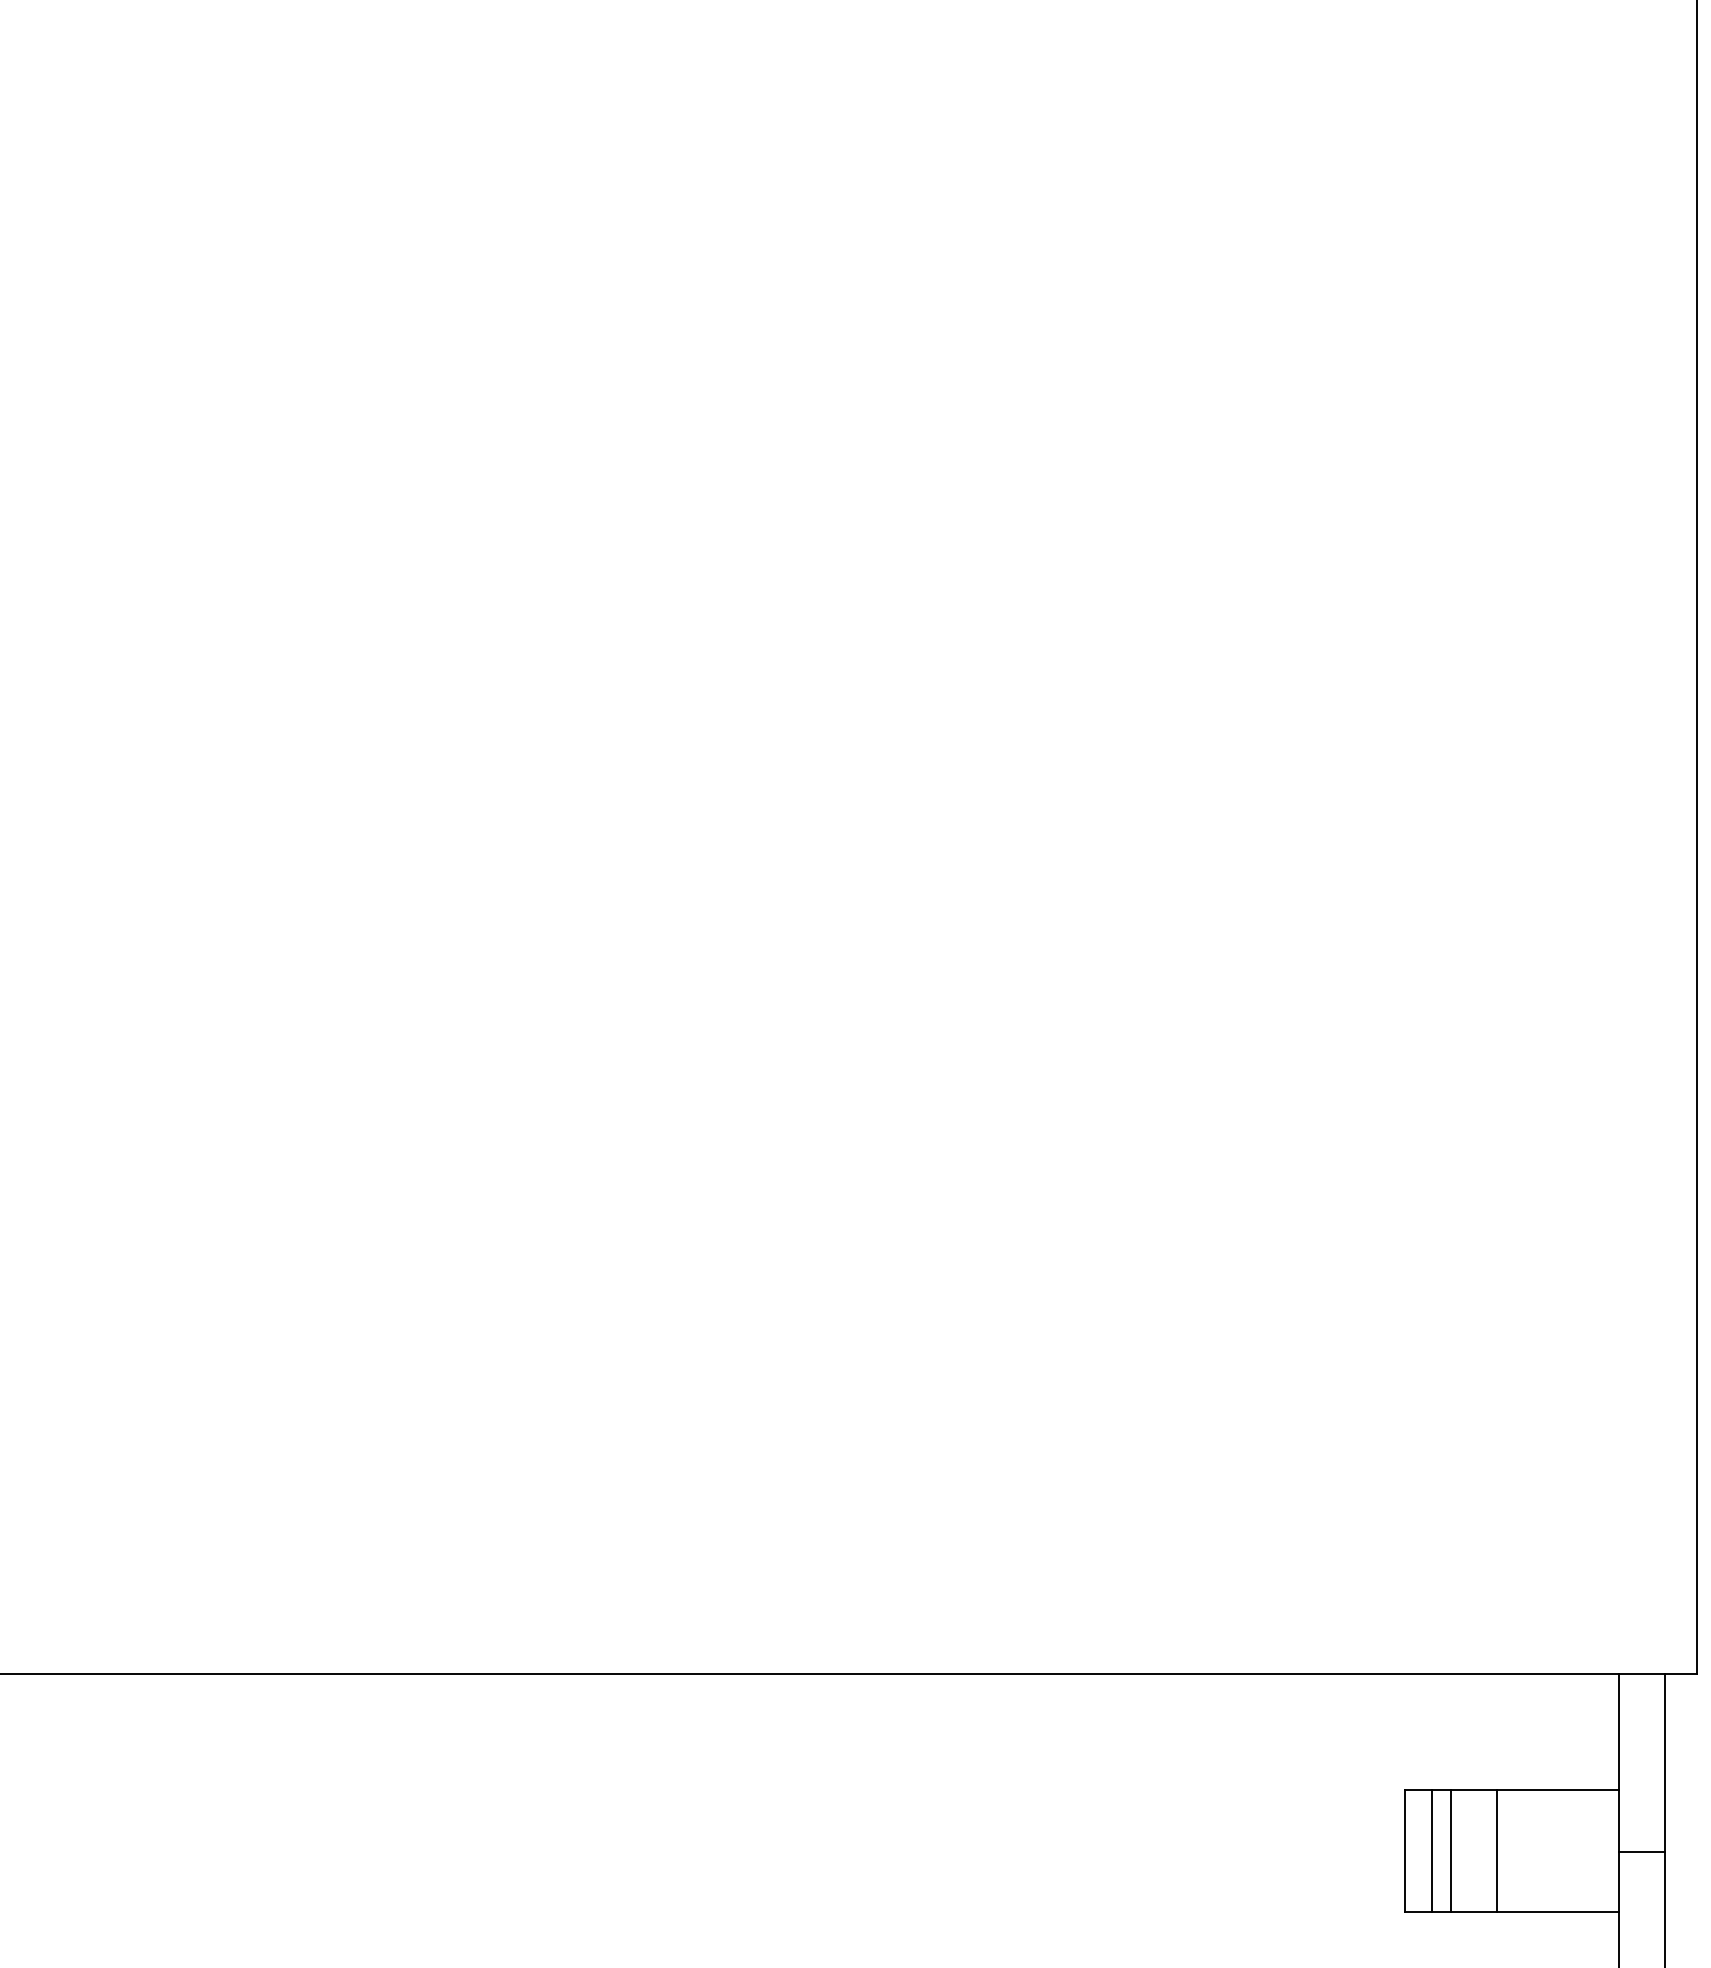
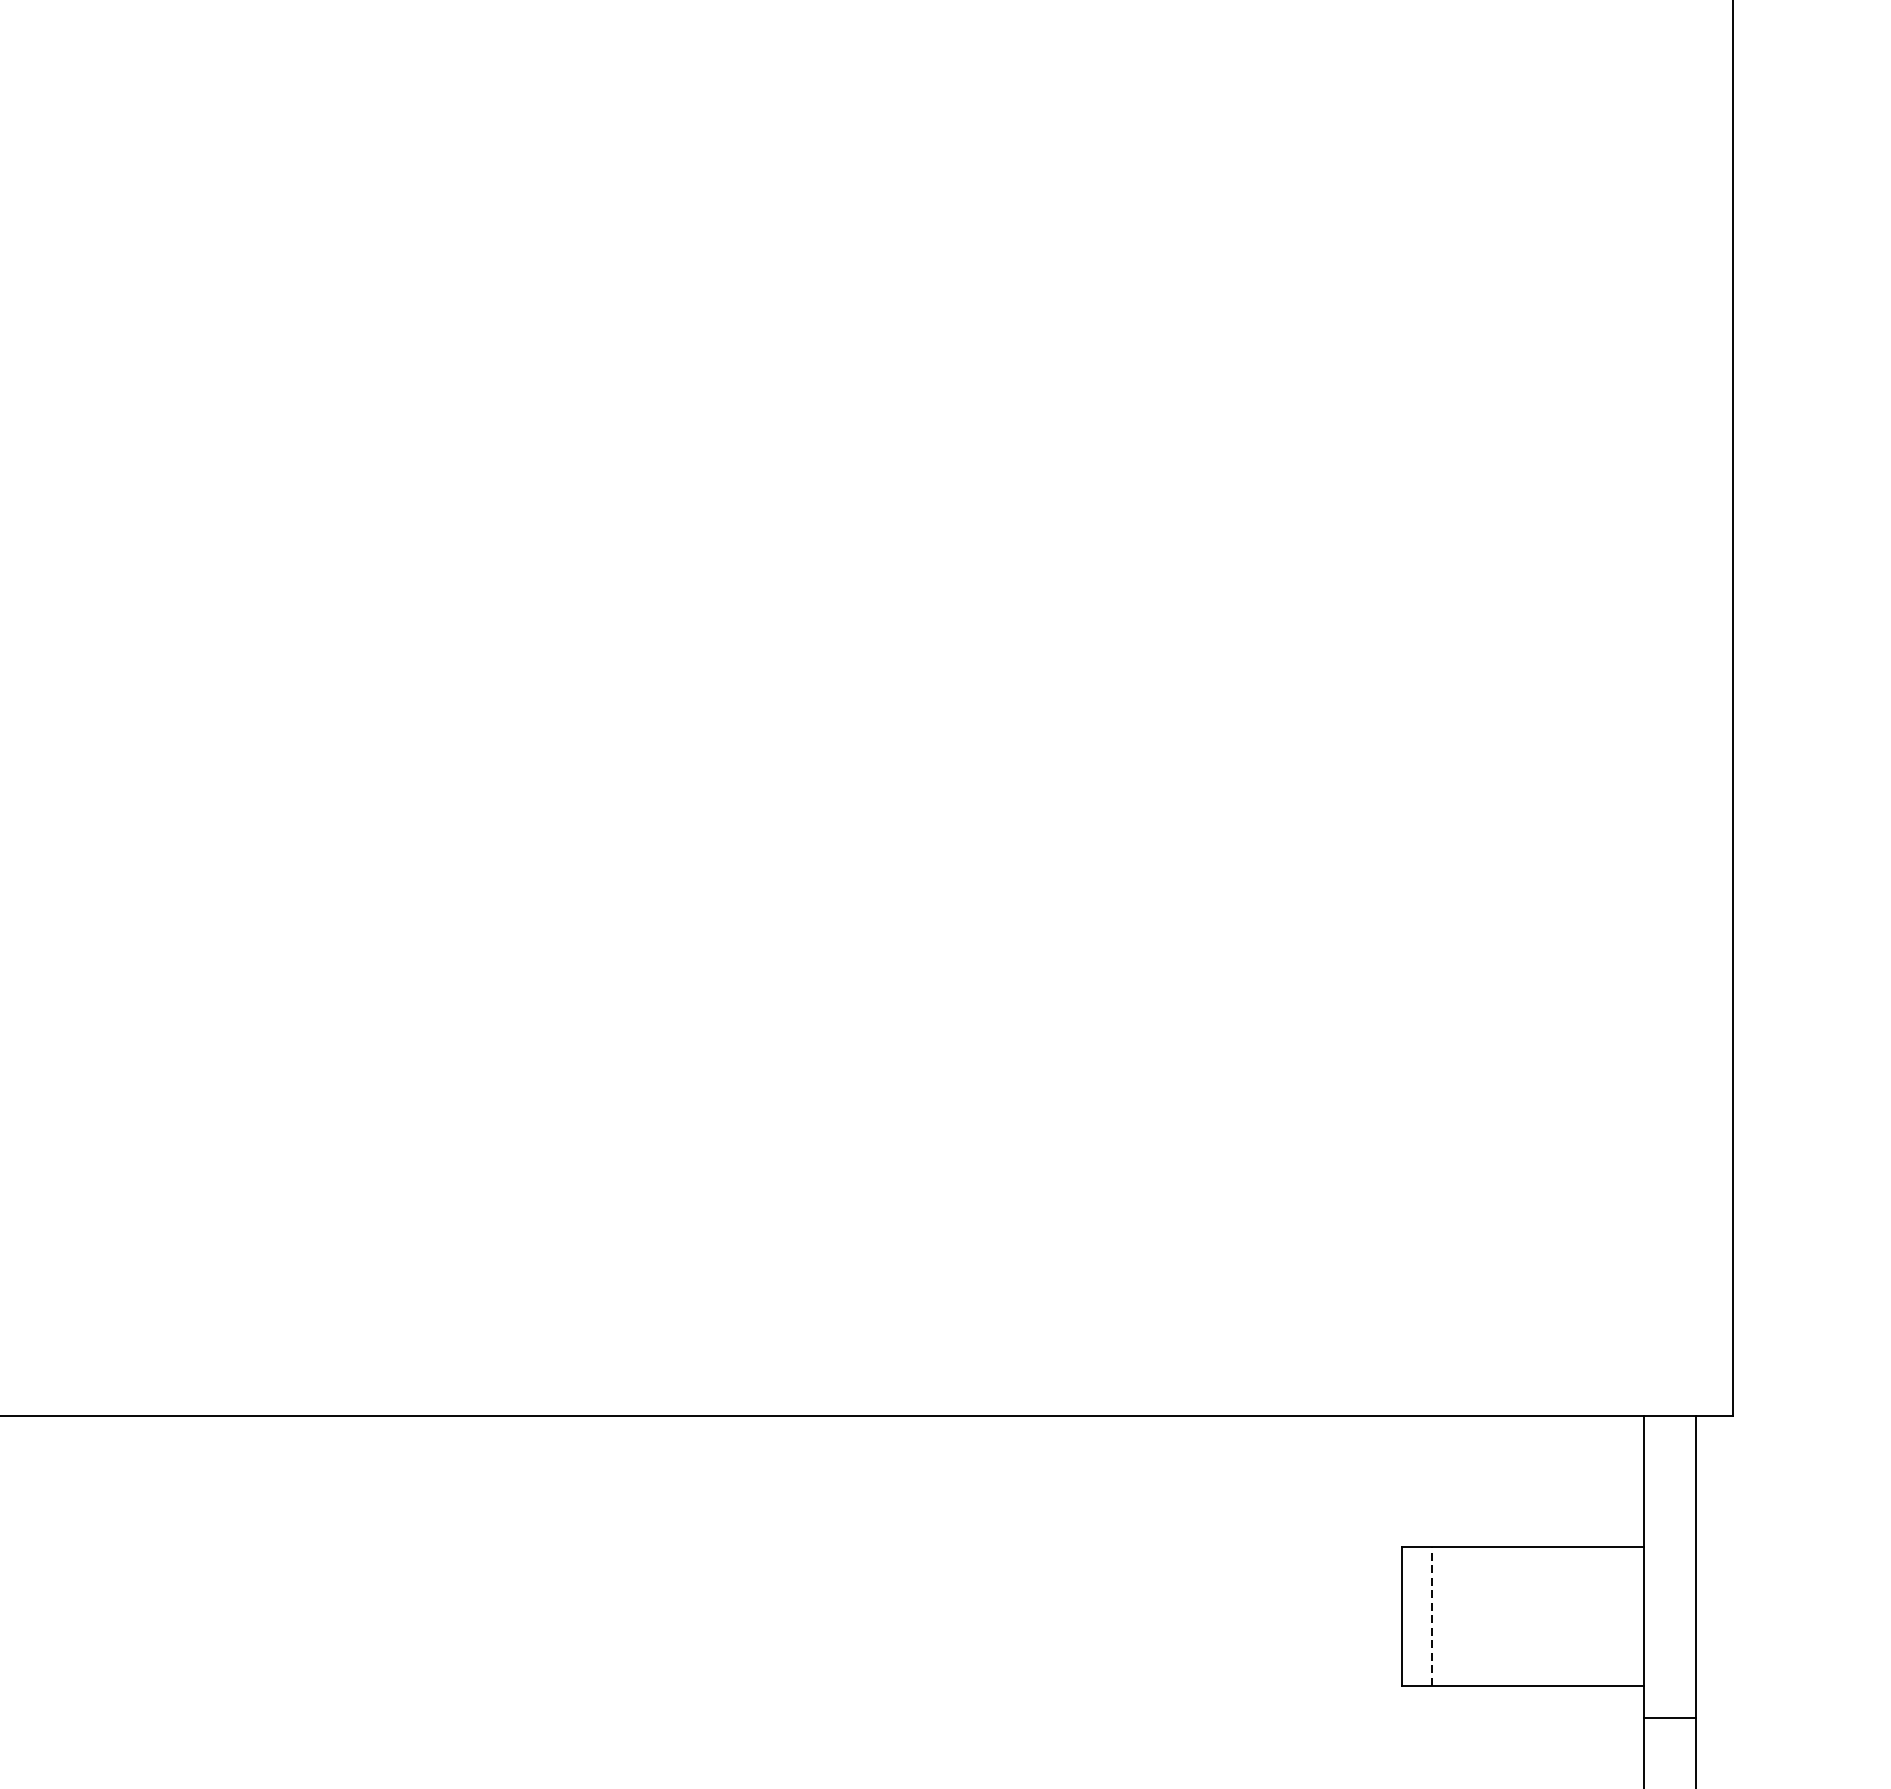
line: (1431, 1850) -> (1431, 1616), solid -> dashed
line: (1451, 1850) -> (1454, 1616), removed
line: (1496, 1850) -> (1505, 1616), removed
line: (1641, 1852) -> (1670, 1718), moved

